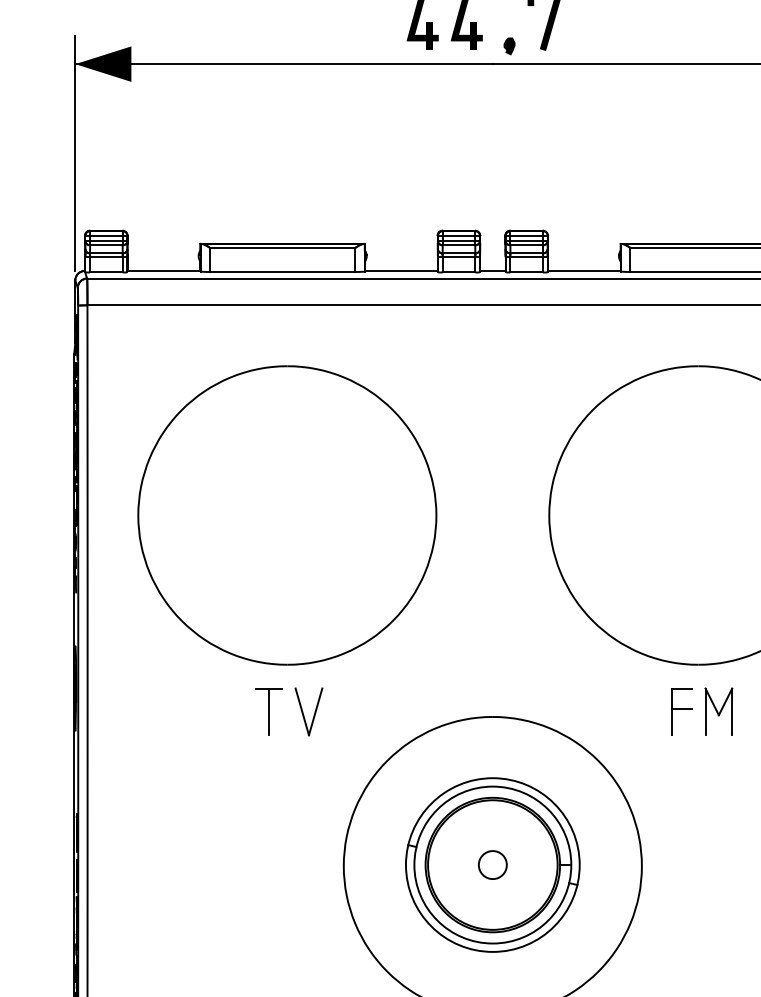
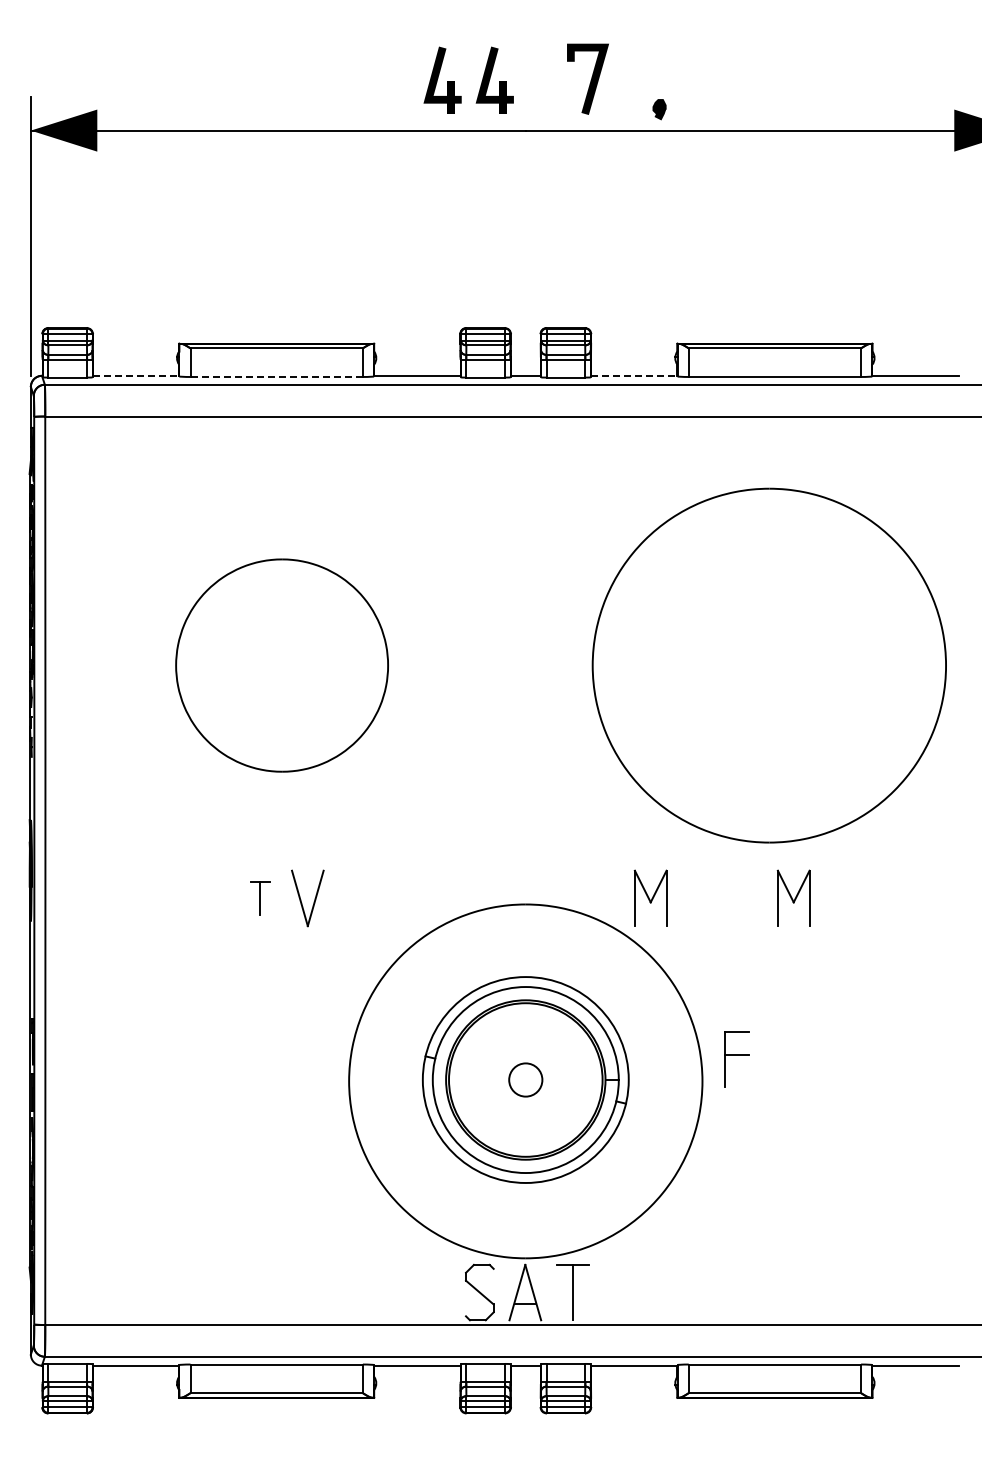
part: (509, 46) -> (659, 109), moved
line: (164, 270) -> (136, 375), solid -> dashed
line: (584, 270) -> (634, 375), solid -> dashed
line: (283, 271) -> (277, 376), solid -> dashed
part: (286, 515) -> (281, 665), size x0.6
part: (269, 711) -> (260, 898), size x0.6
part: (598, 711) -> (650, 897), added
part: (681, 711) -> (736, 1059), moved

